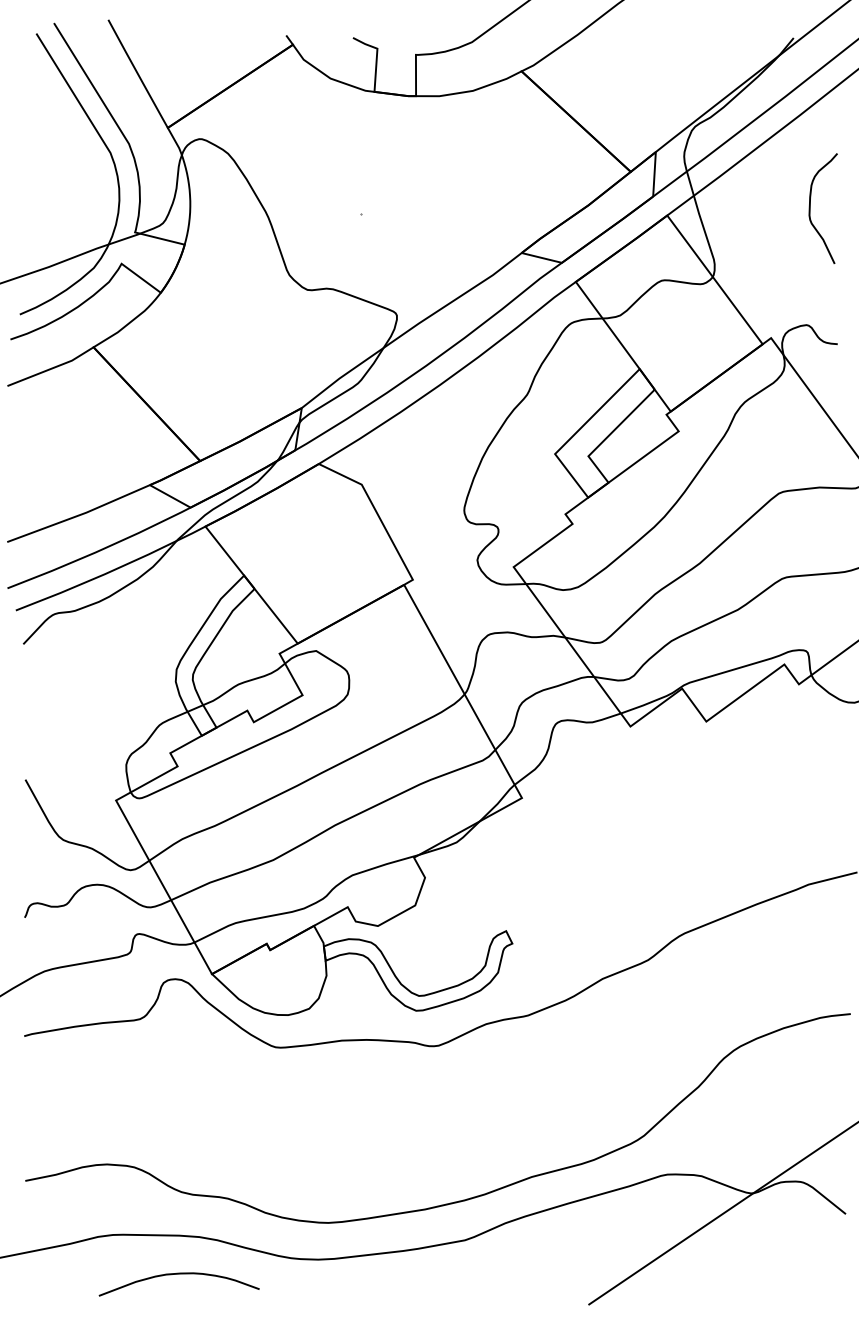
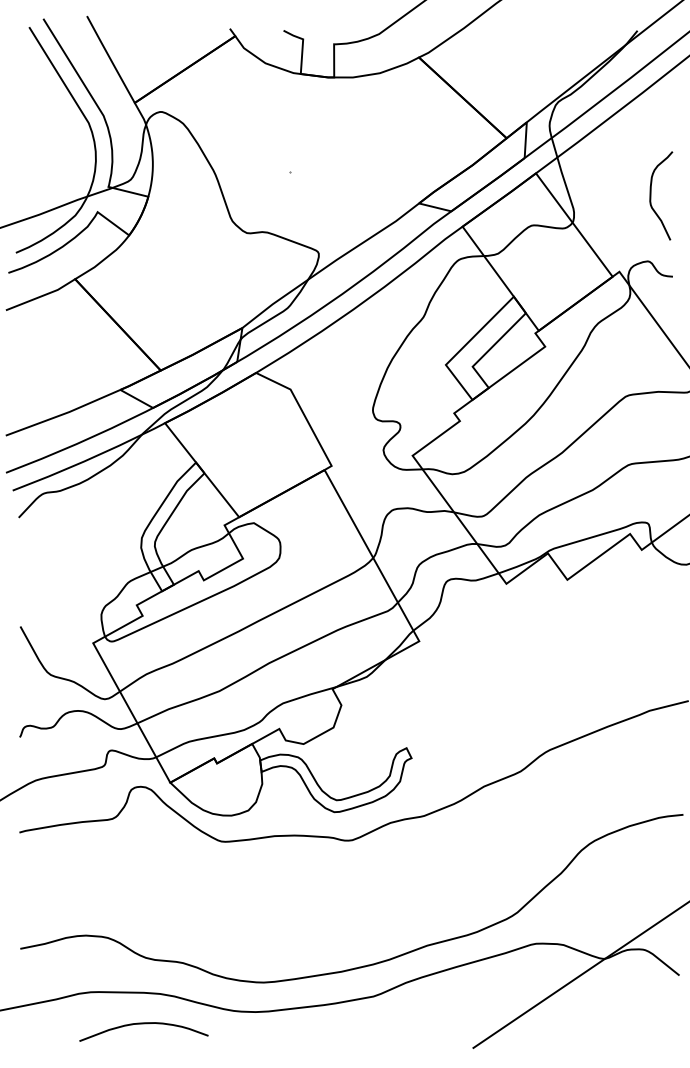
curve: (810, 208) -> (651, 195), moved

